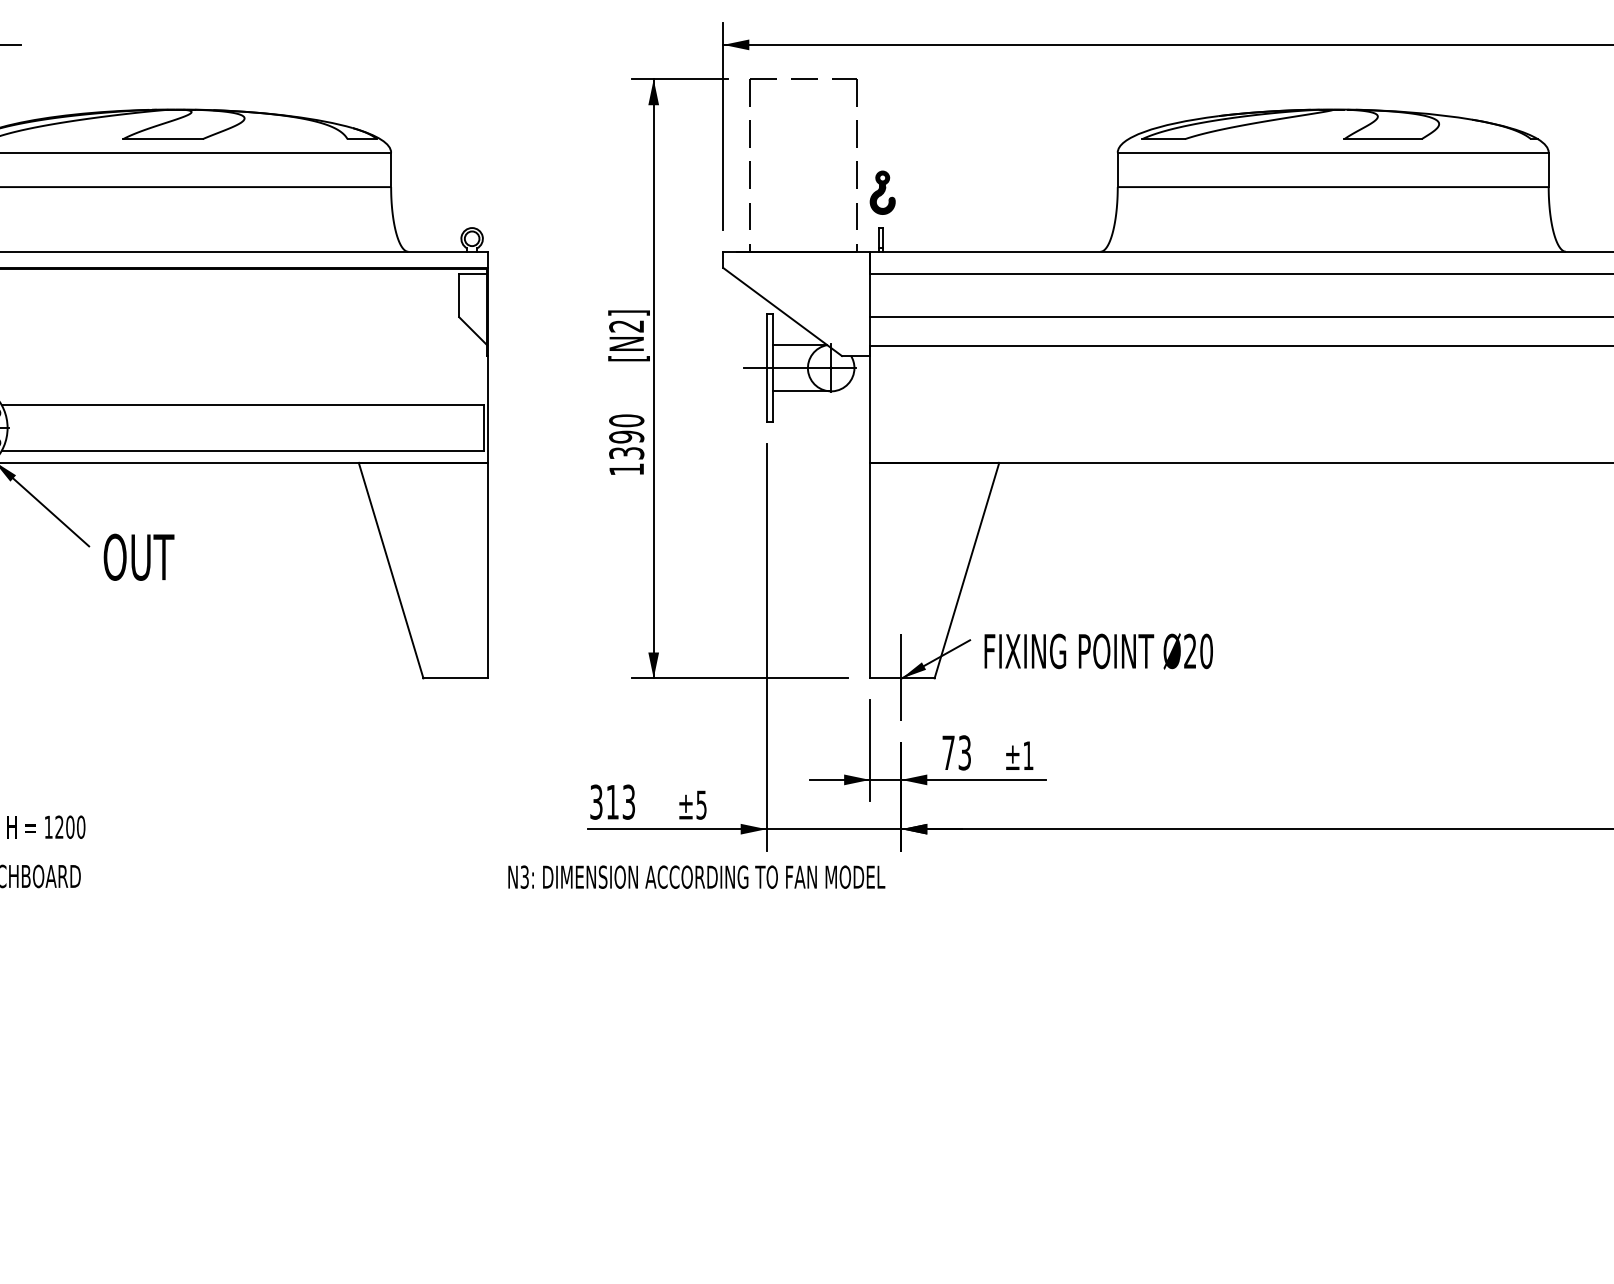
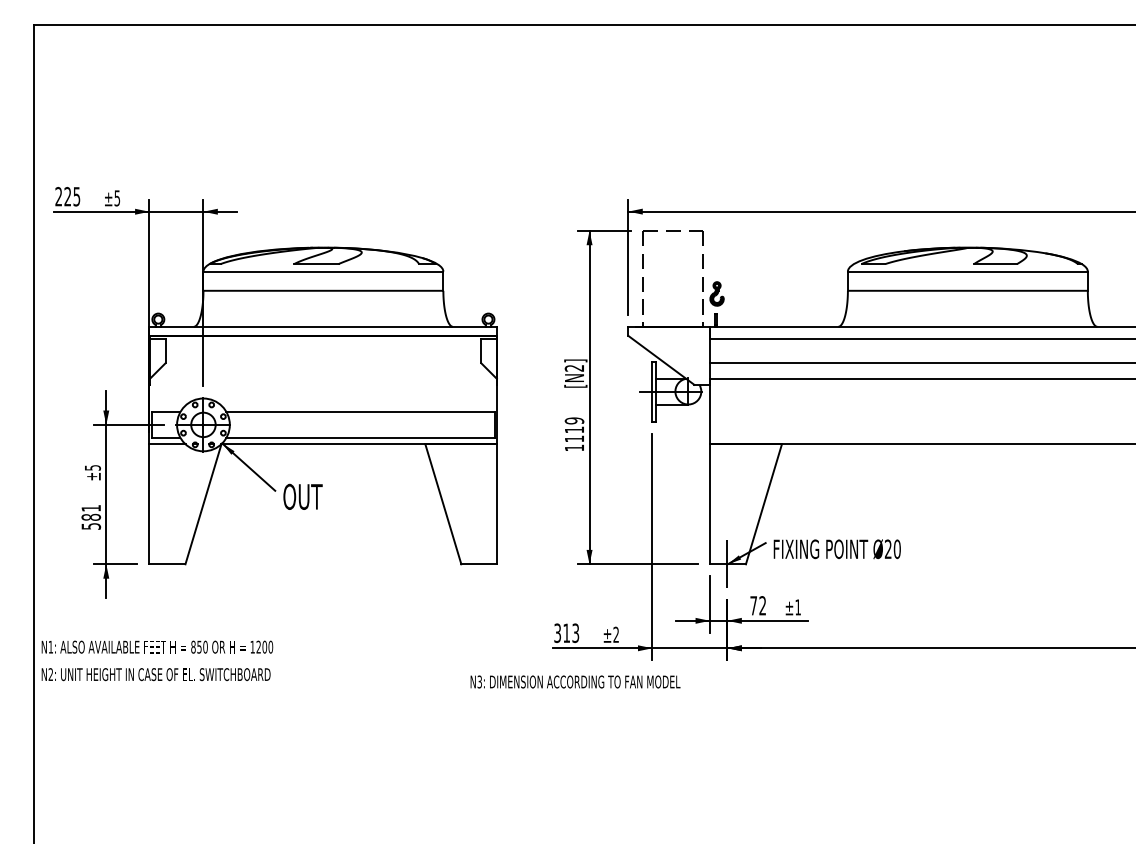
text: (626, 436) -> (574, 429), 1390 -> 1119
text: (964, 752) -> (762, 605), 73 -> 72
text: (700, 804) -> (615, 634), ±5 -> ±2
text: (696, 876) -> (575, 681), moved

